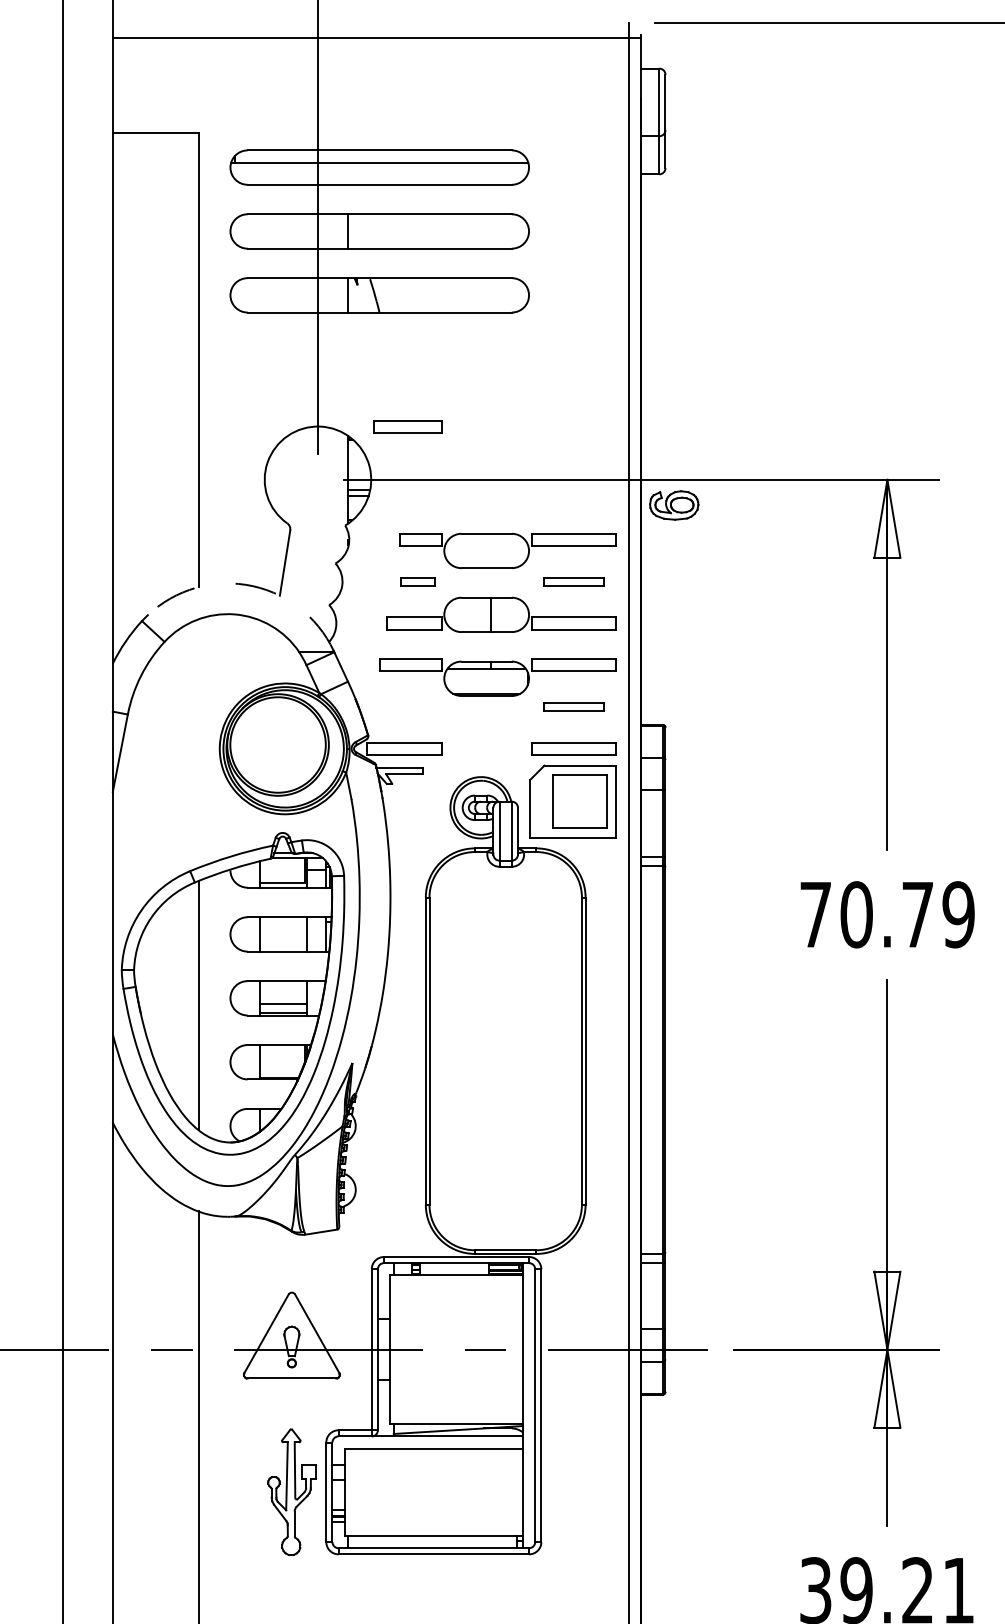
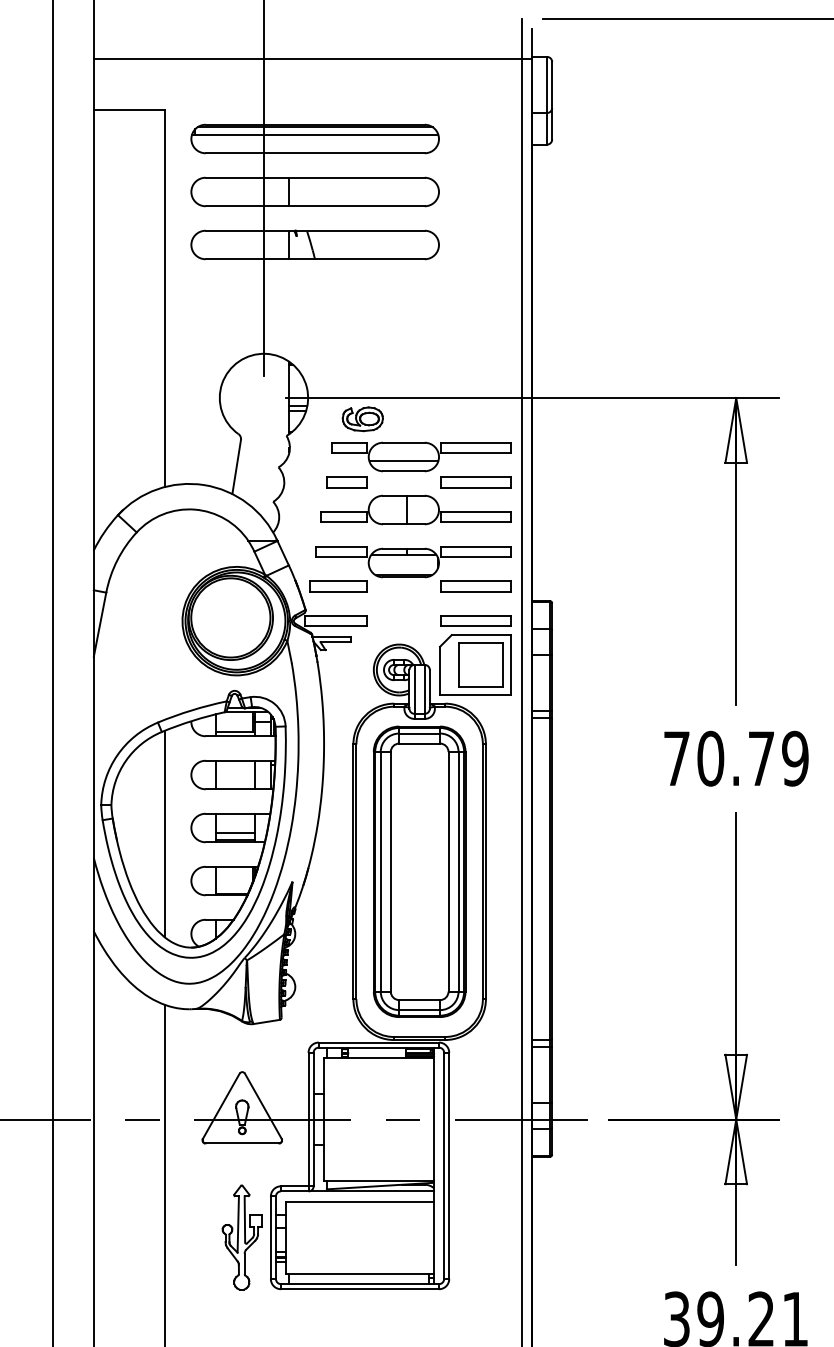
line: (376, 37) -> (312, 59), moved
line: (379, 153) -> (314, 127), added
part: (407, 426) -> (338, 585), moved
part: (674, 505) -> (363, 419), moved
line: (486, 555) -> (403, 460), added
part: (417, 581) -> (346, 482), size x1.43
part: (573, 581) -> (475, 482), size x1.43
arc: (245, 584) -> (203, 484), dashed -> solid
part: (573, 706) -> (475, 585), size x1.43
part: (505, 1051) -> (419, 872), added

